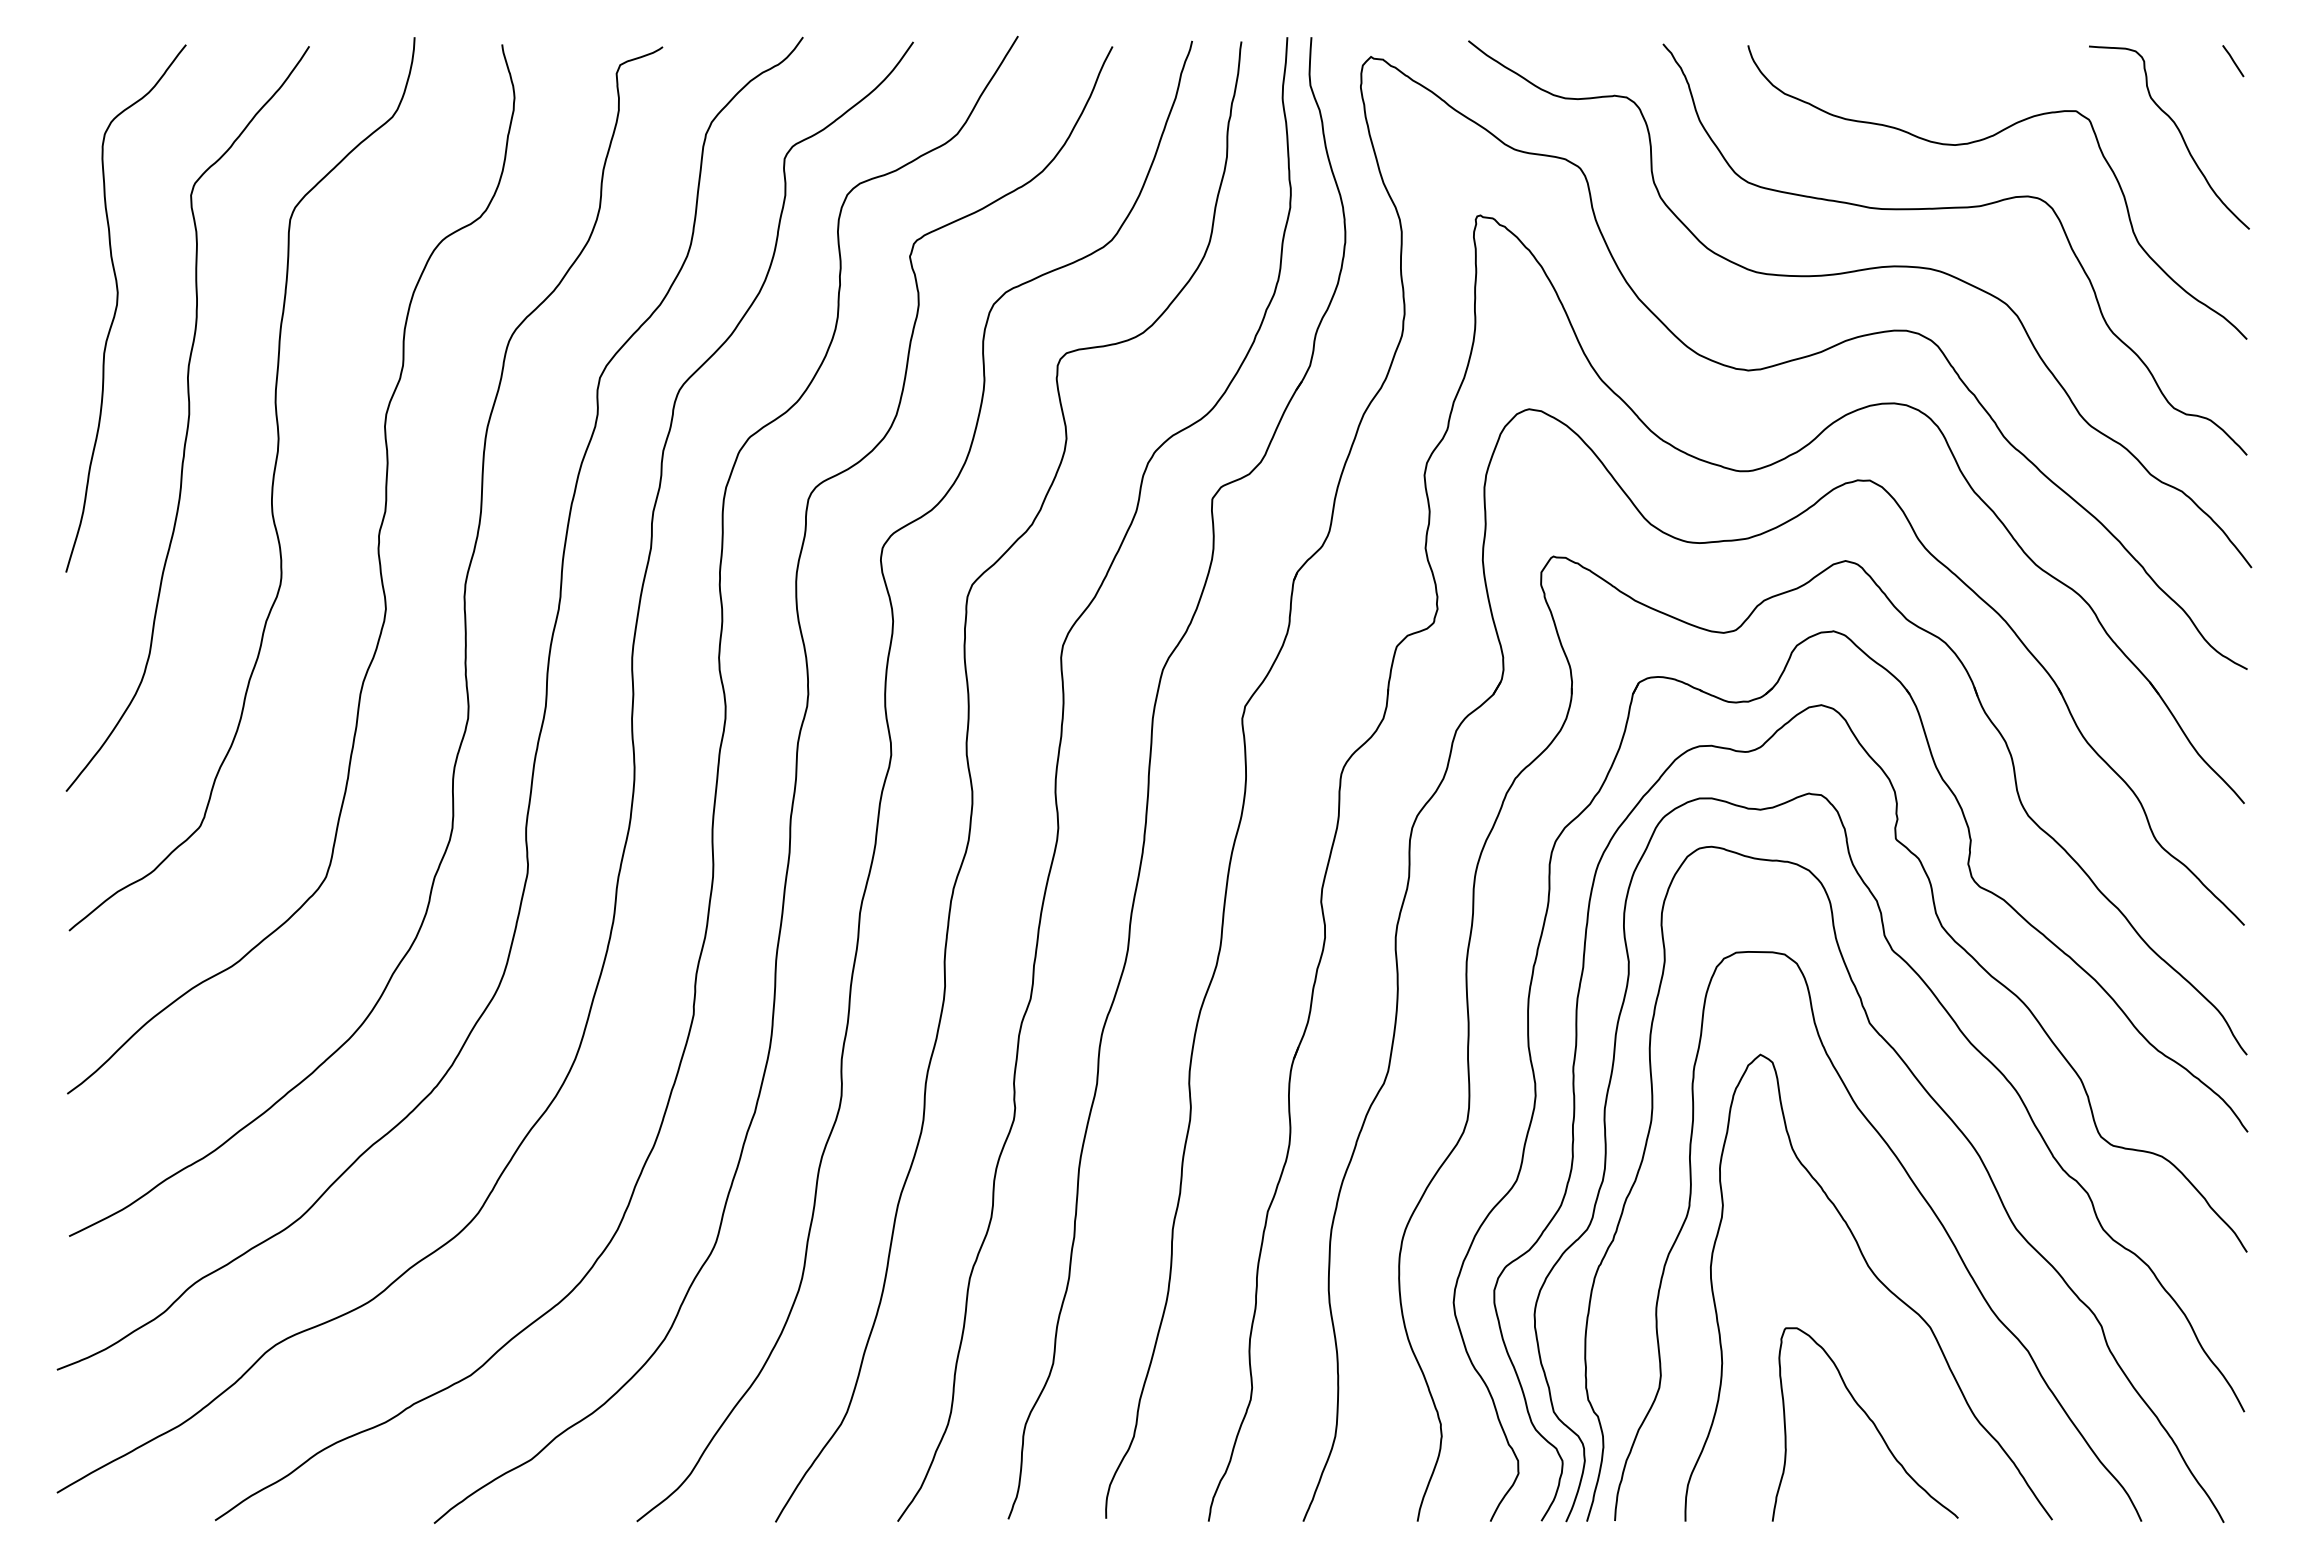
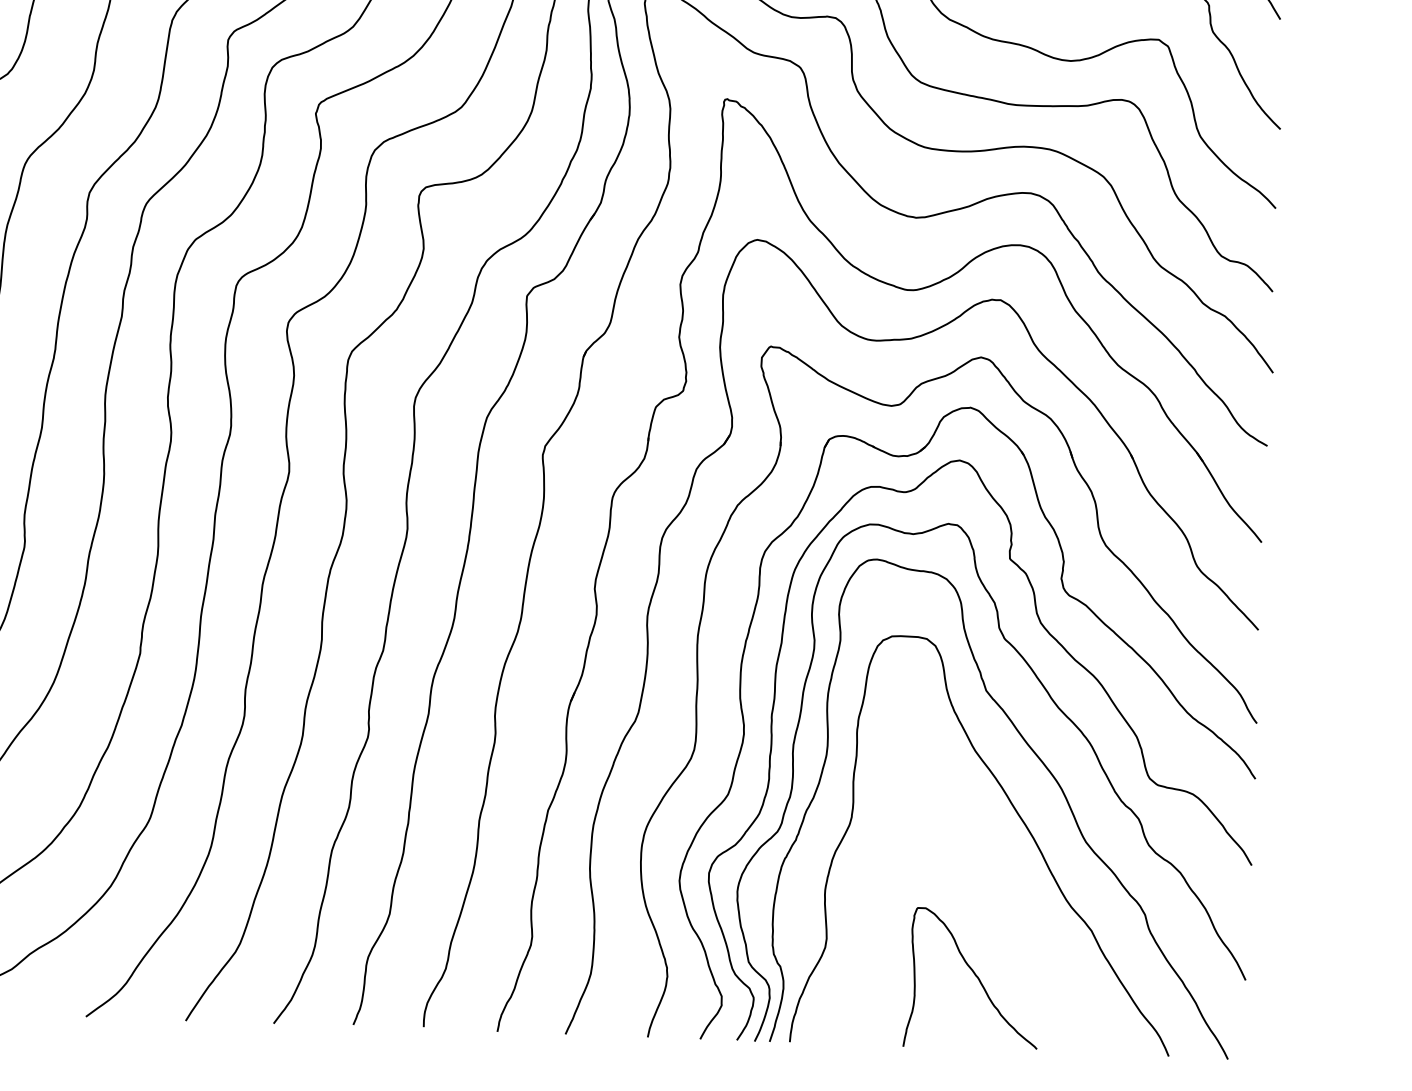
curve: (1876, 1278) -> (984, 874), removed

